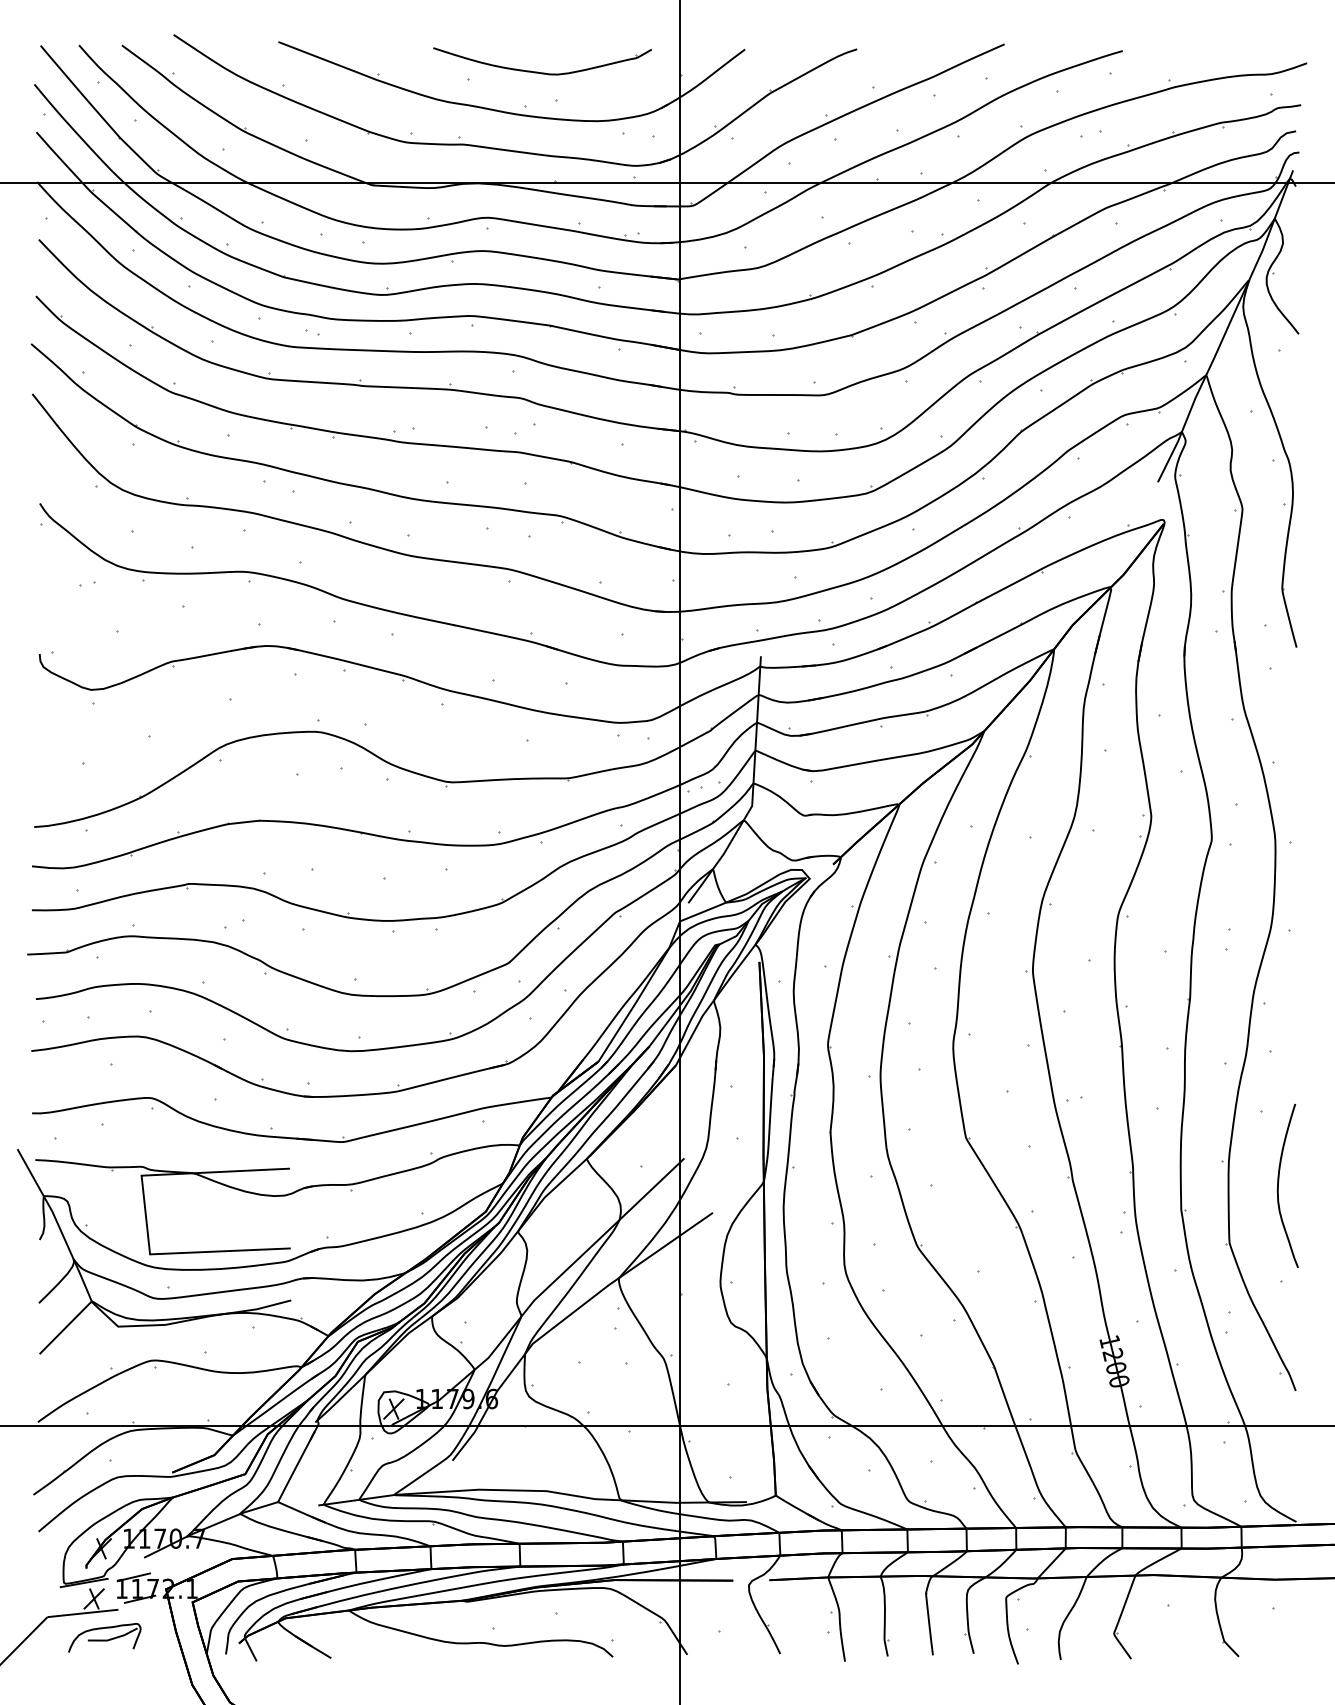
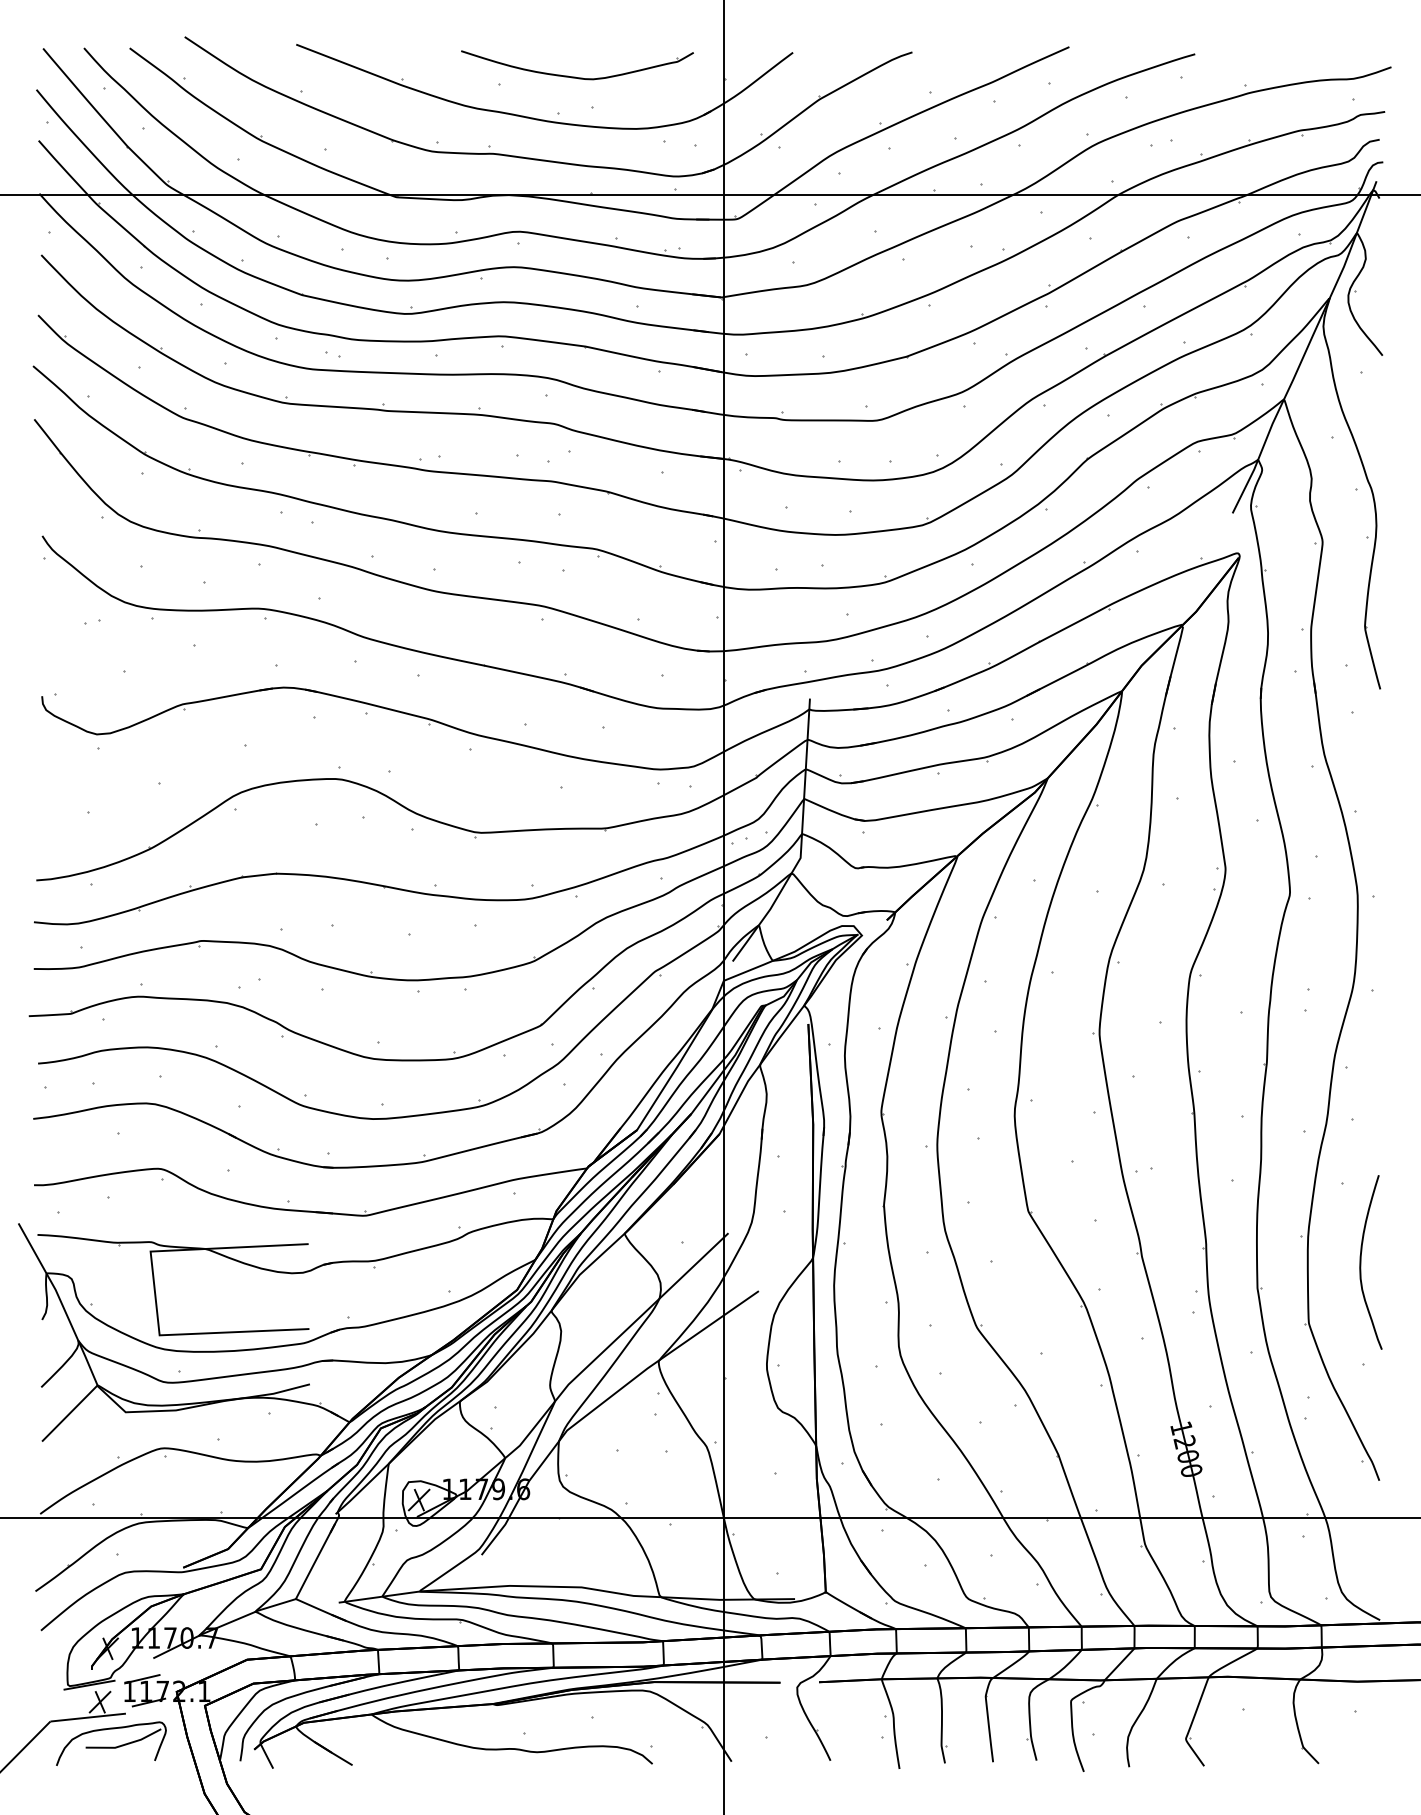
part: (104, 1637) -> (111, 1743), size x1.43

